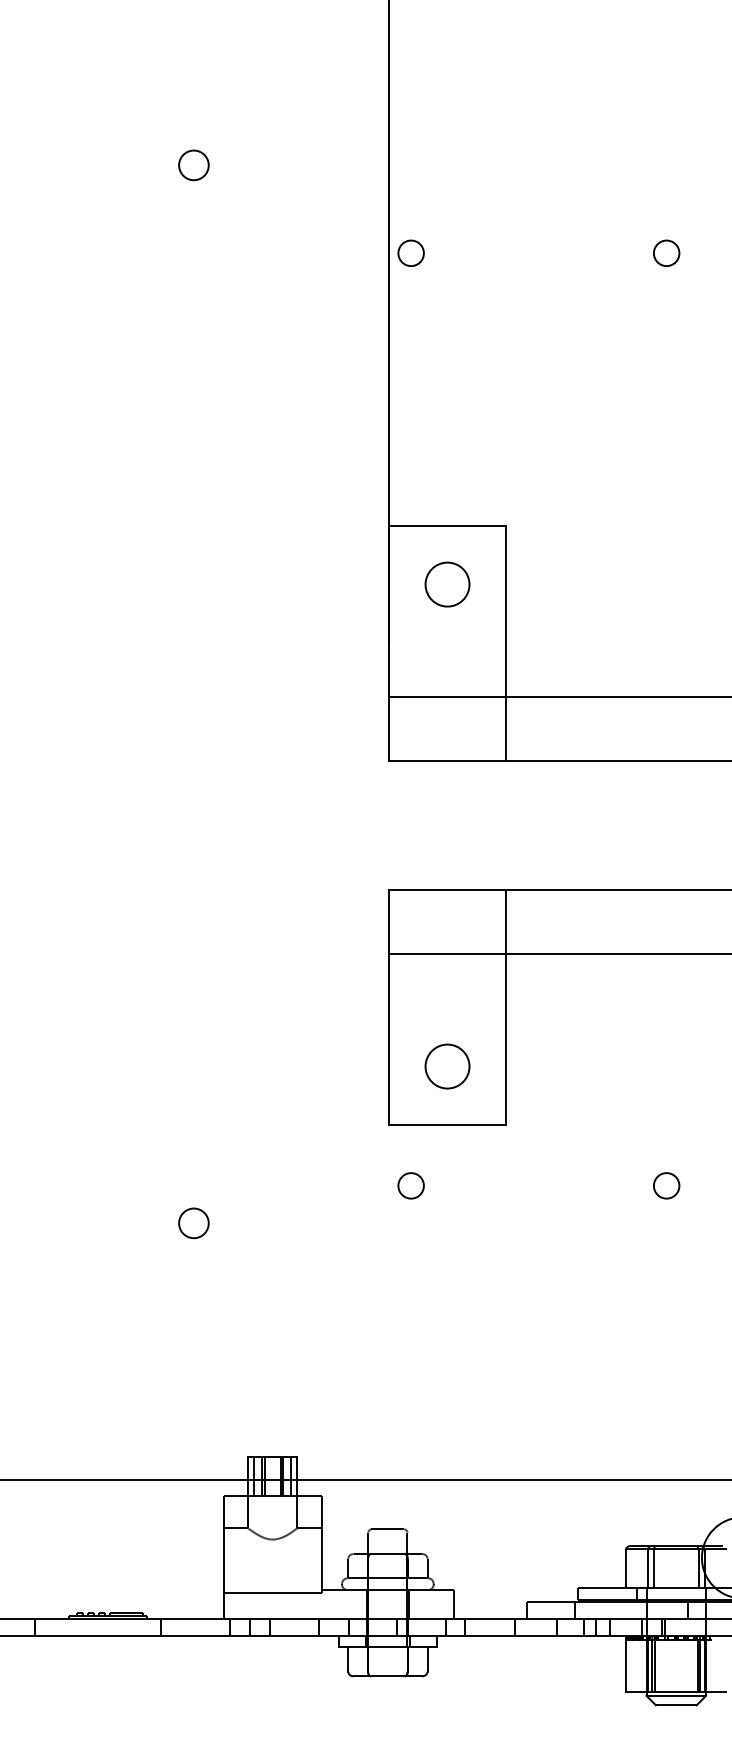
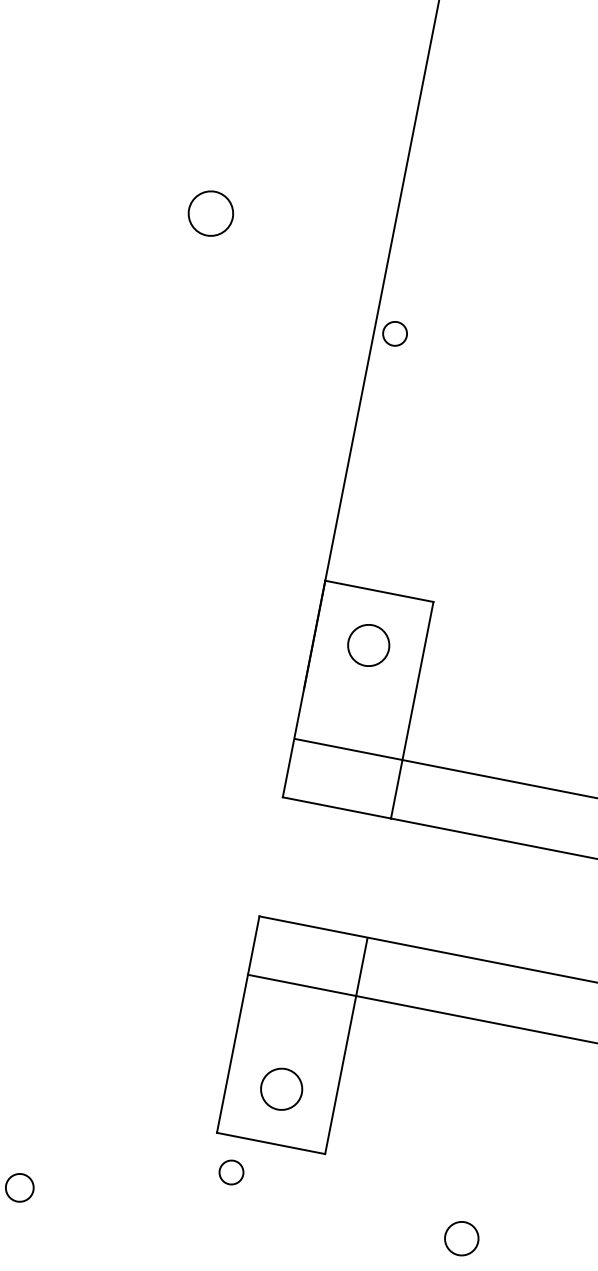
circle: (193, 165) -> (210, 213), size x1.6
circle: (410, 1185) -> (230, 1172), moved
circle: (666, 1185) -> (461, 1238), size x1.4

